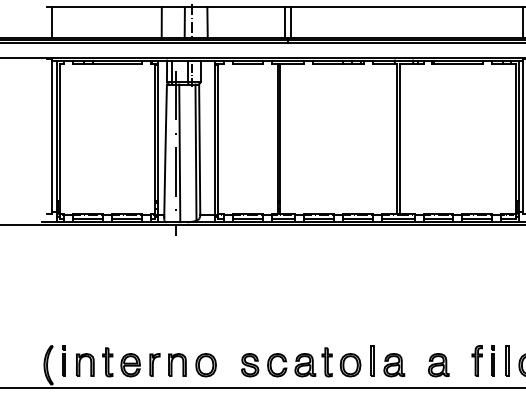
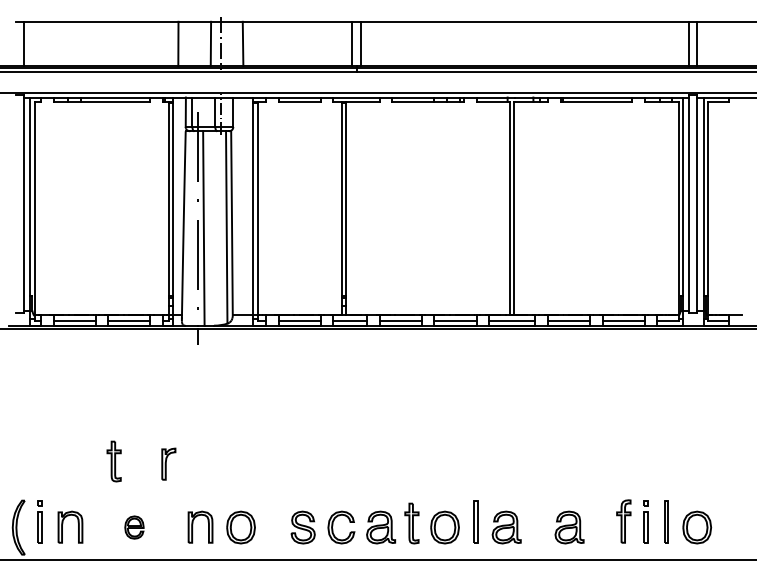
part: (107, 362) -> (113, 461), moved
part: (154, 364) -> (168, 463), moved
part: (130, 365) -> (134, 527), size x0.7

